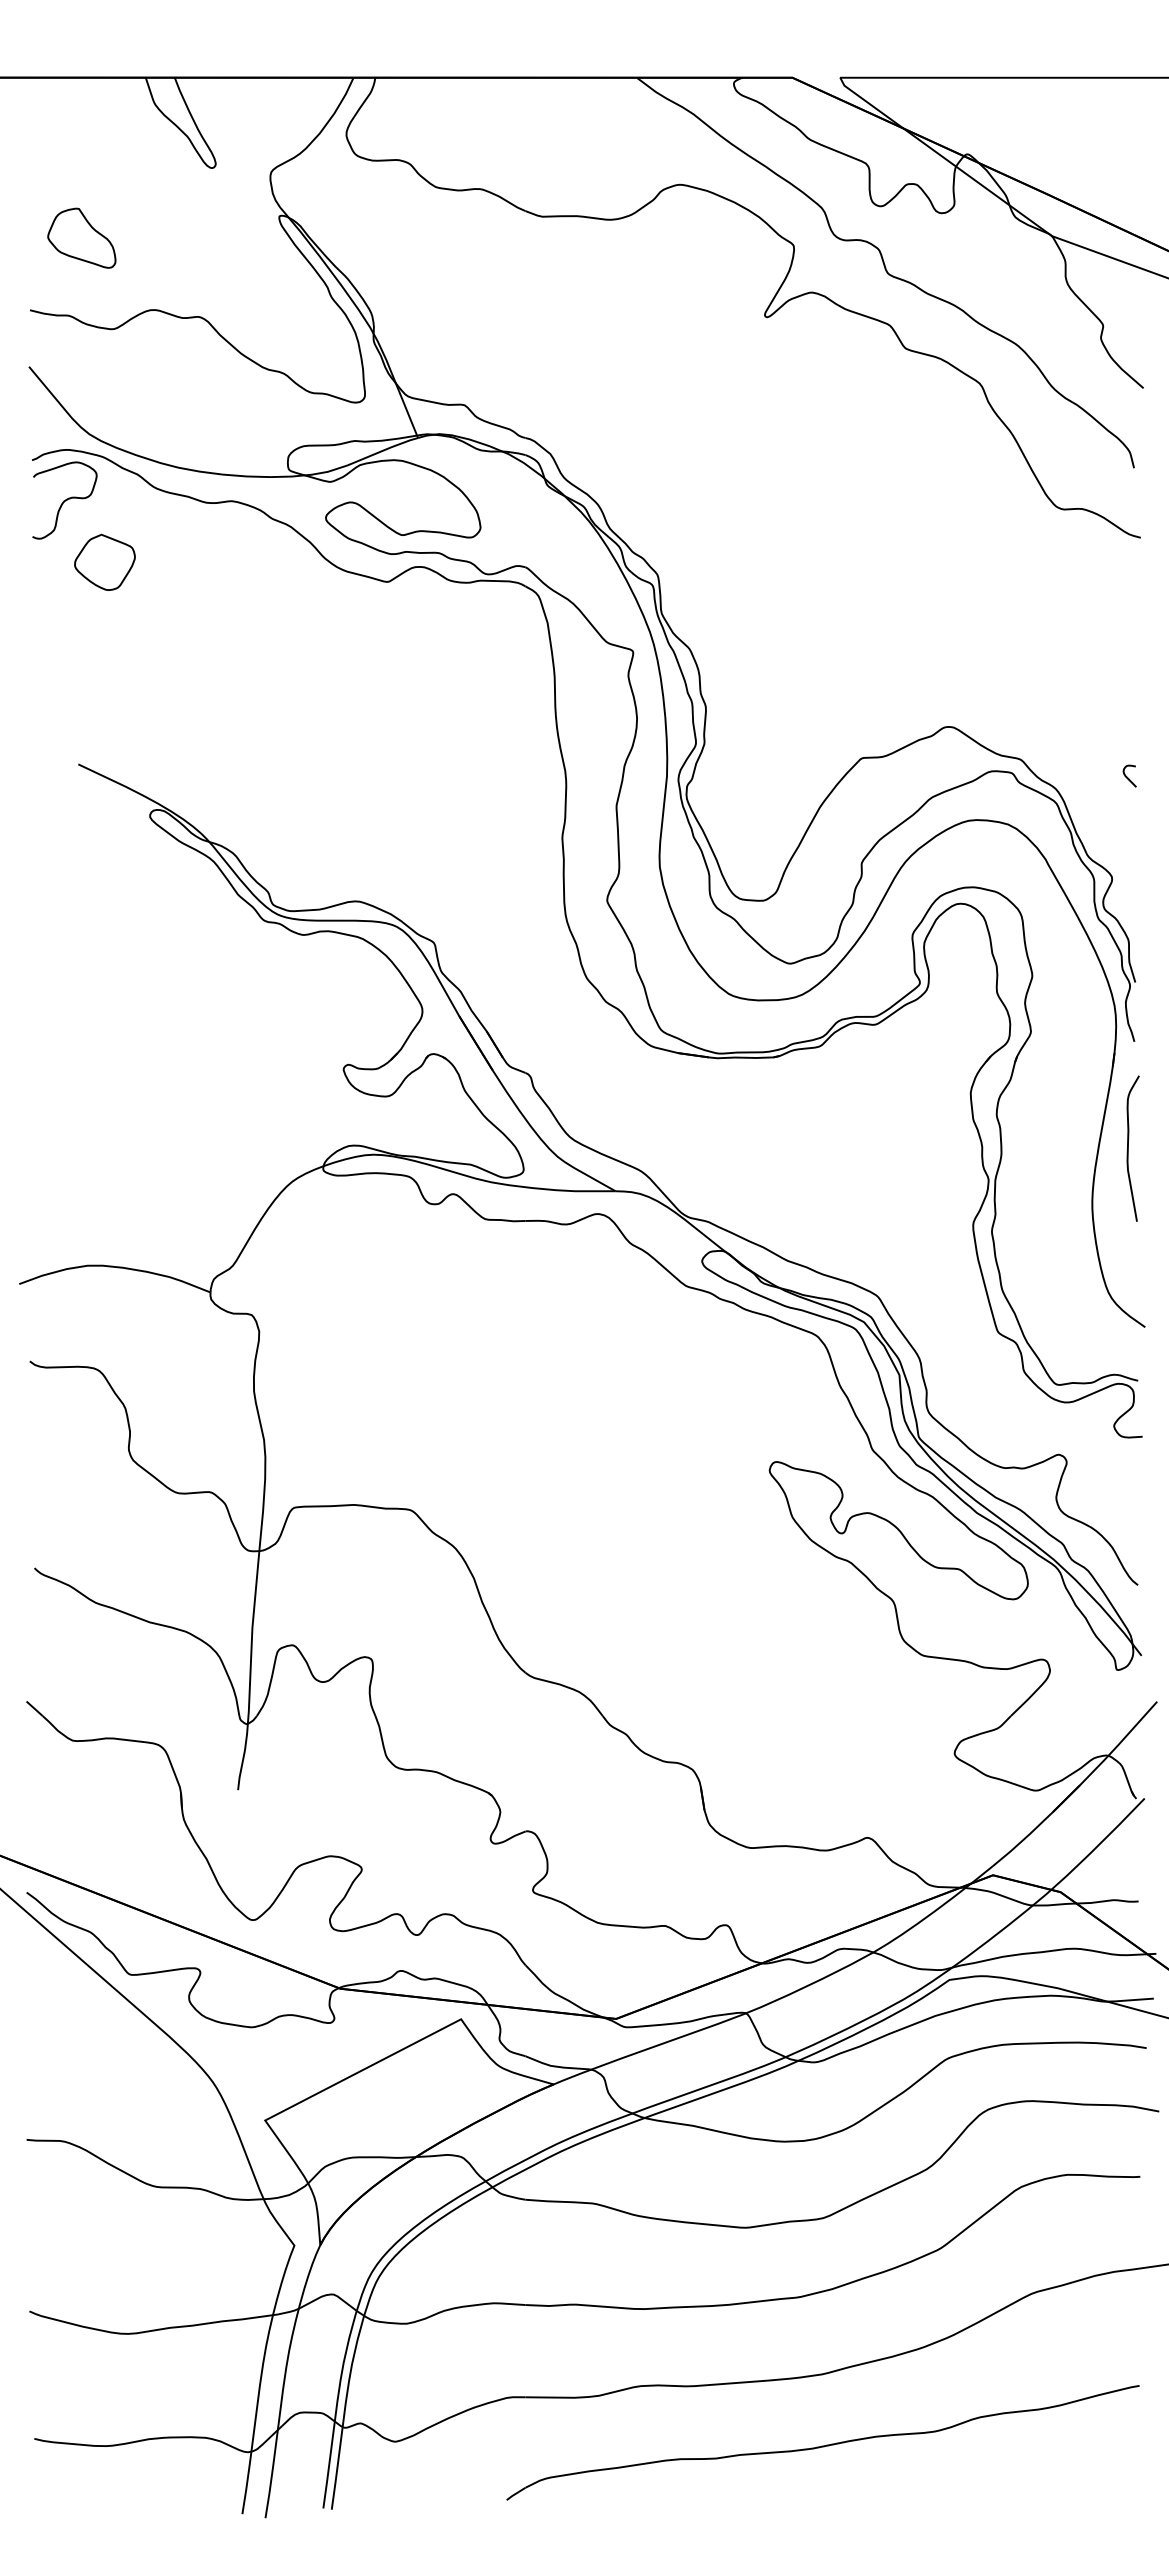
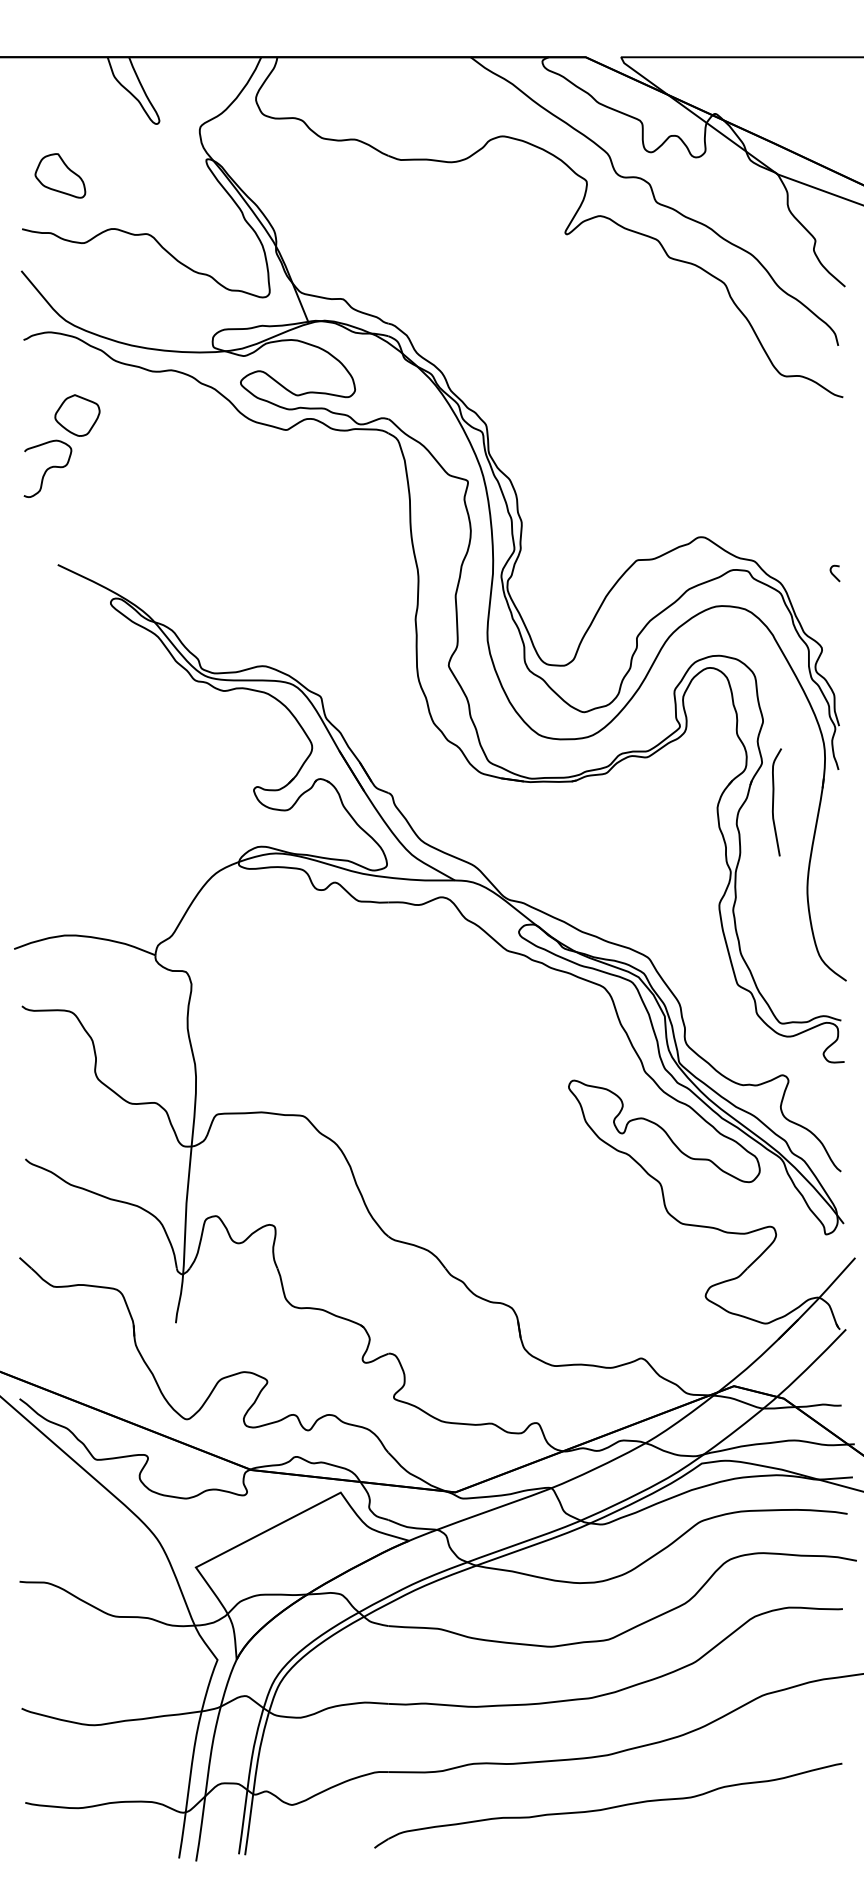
curve: (64, 500) -> (47, 468), moved
curve: (1128, 1148) -> (773, 802), moved

